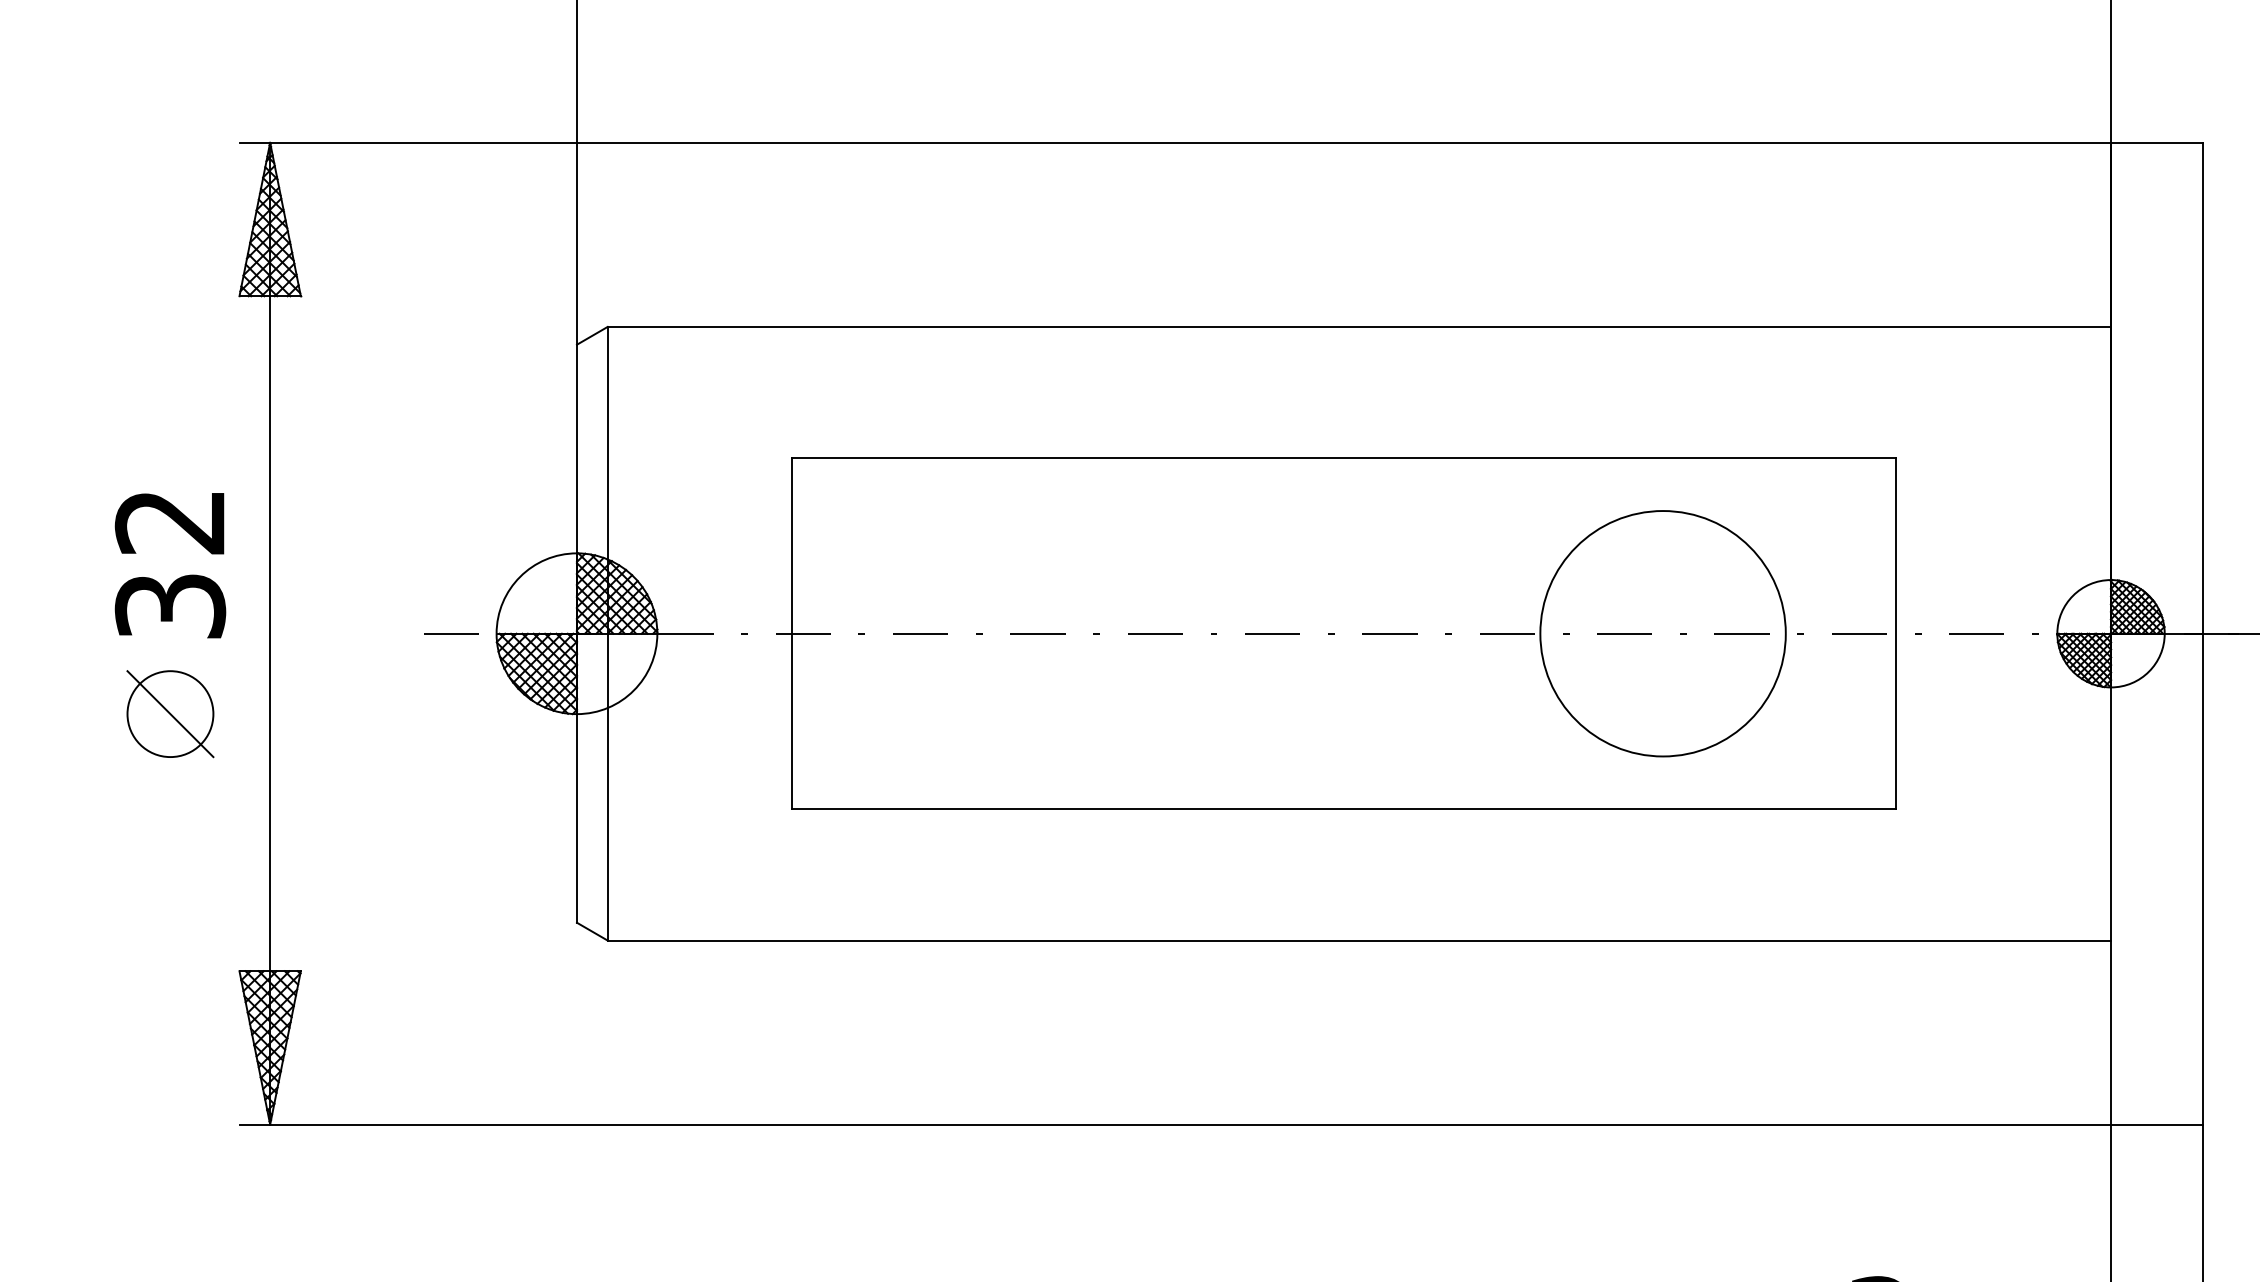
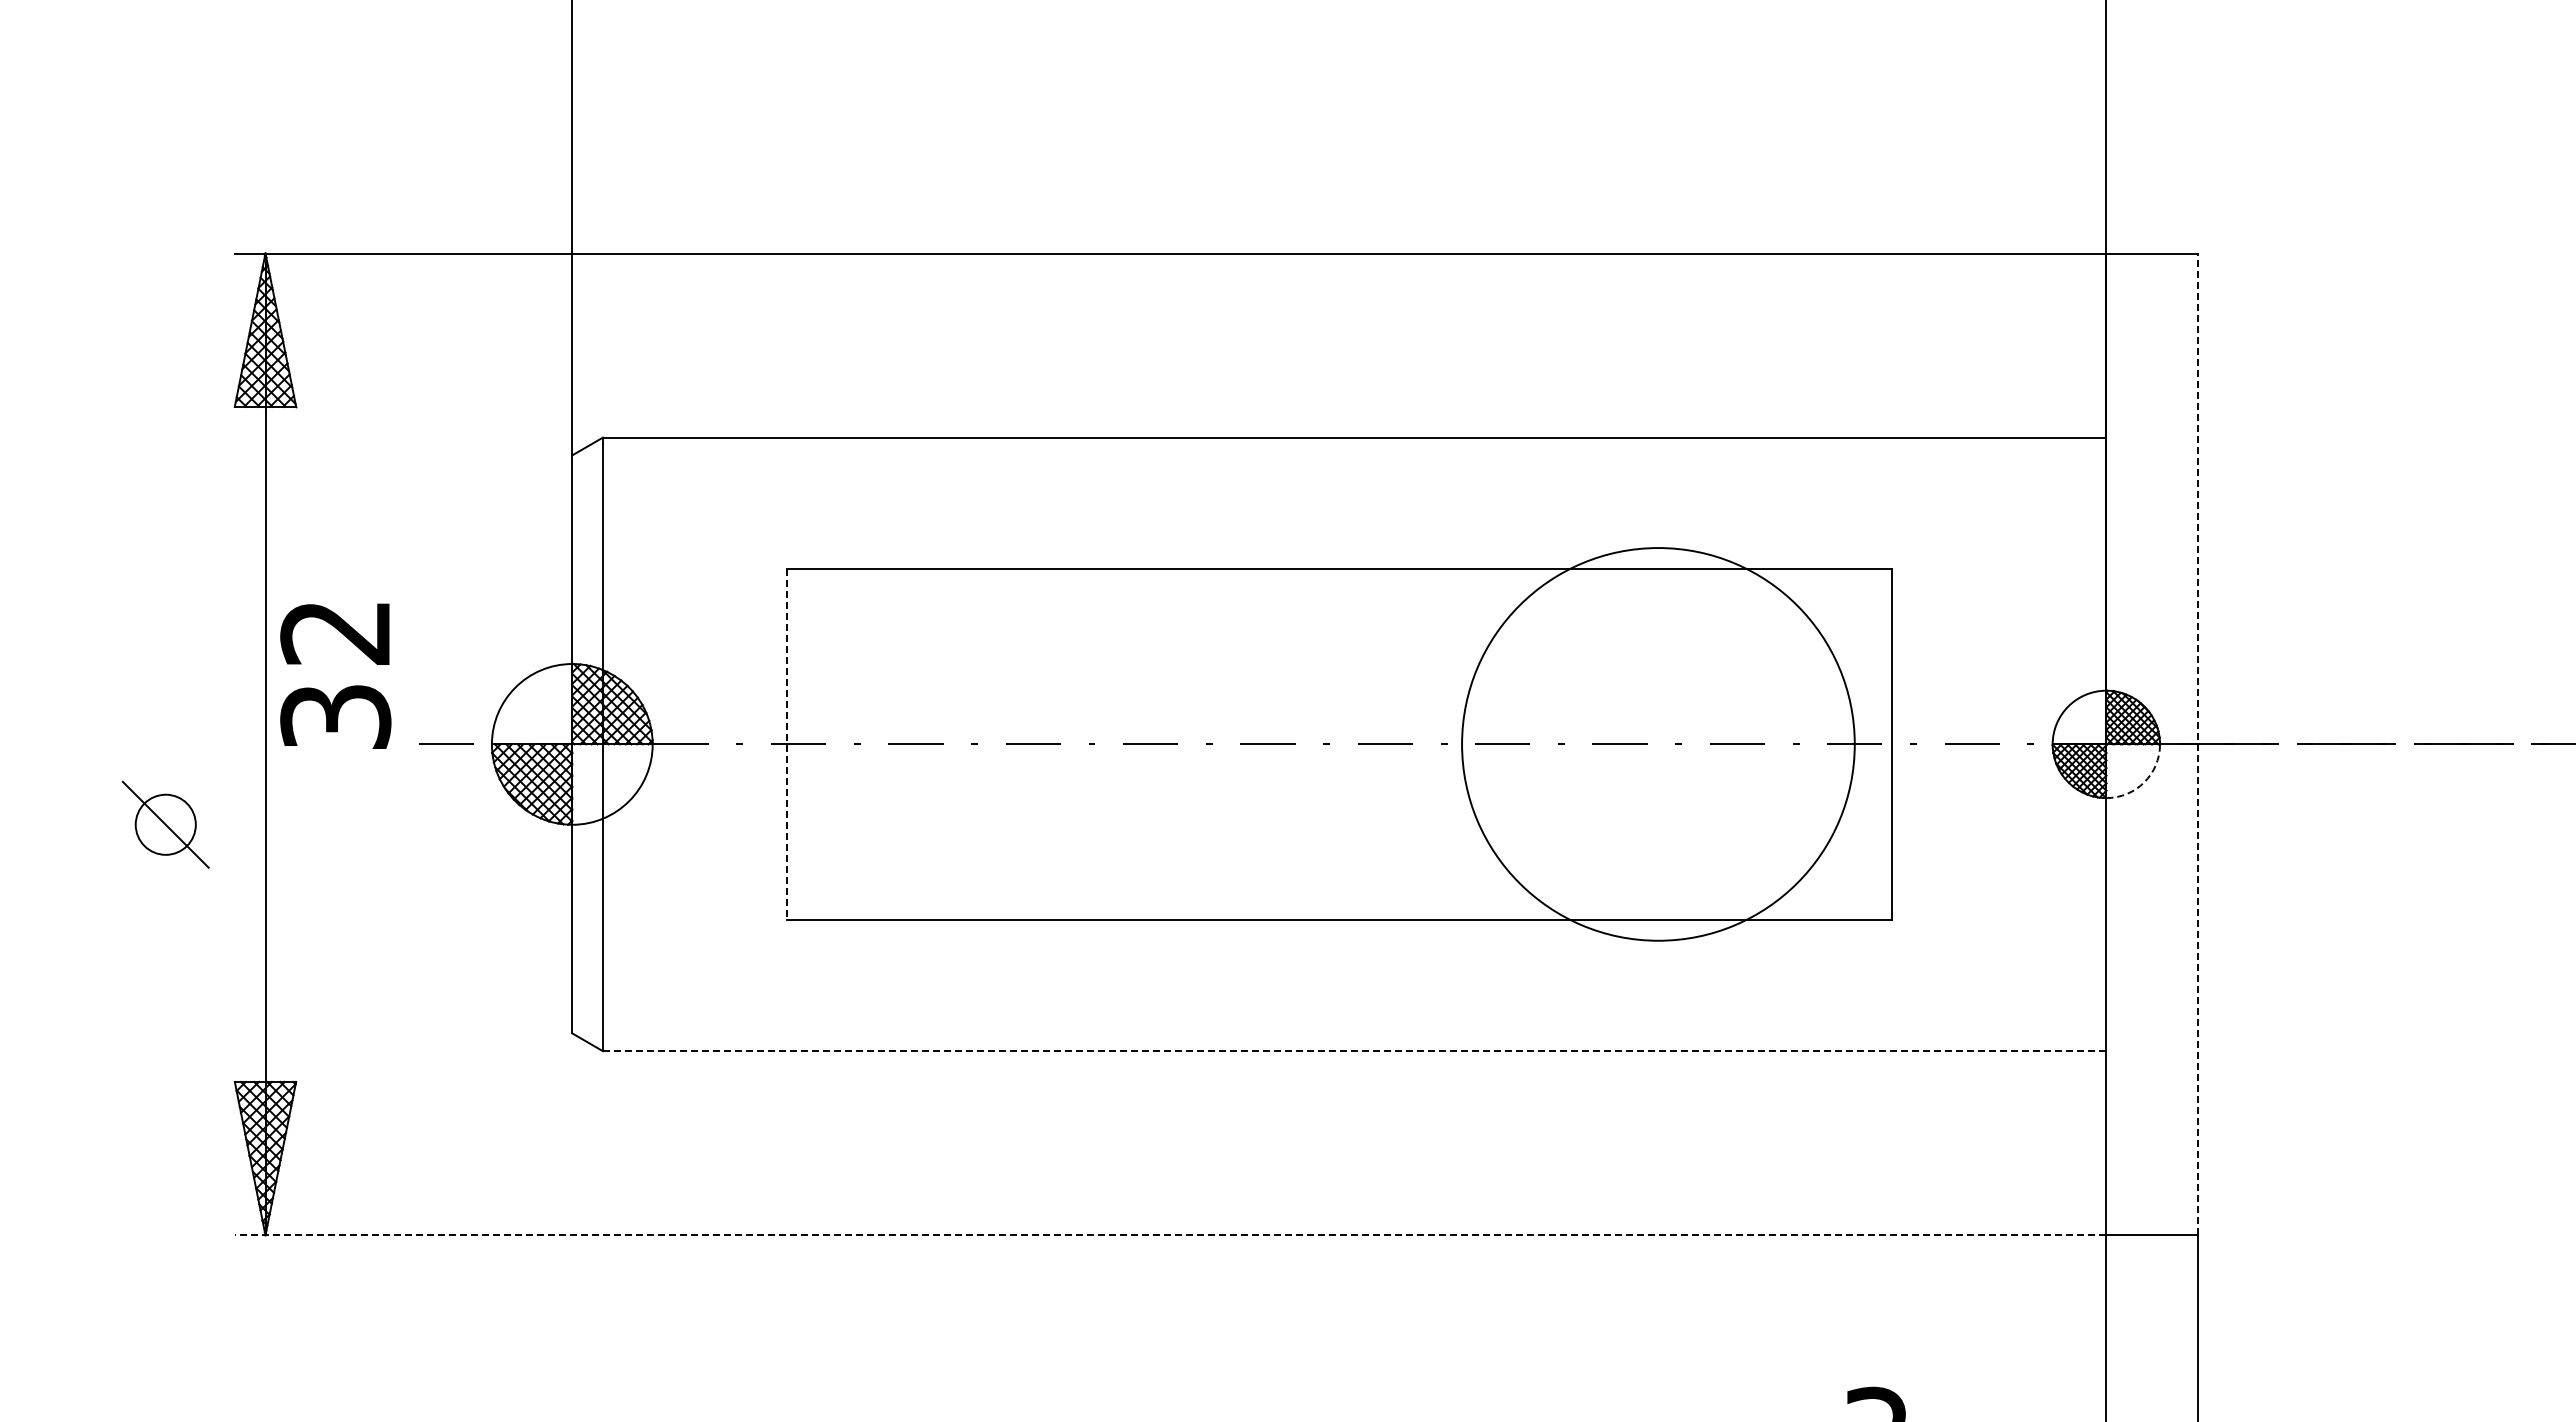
text: (170, 564) -> (335, 675), moved
line: (792, 633) -> (787, 744), solid -> dashed
circle: (1663, 633) -> (1658, 744), size x1.6
line: (2203, 633) -> (2198, 744), solid -> dashed
arc: (2149, 671) -> (2144, 782), solid -> dashed
circle: (170, 713) -> (165, 824), size x0.7
line: (1359, 940) -> (1354, 1051), solid -> dashed
line: (1175, 1124) -> (1170, 1235), solid -> dashed

